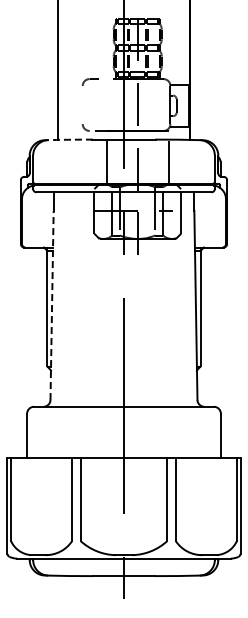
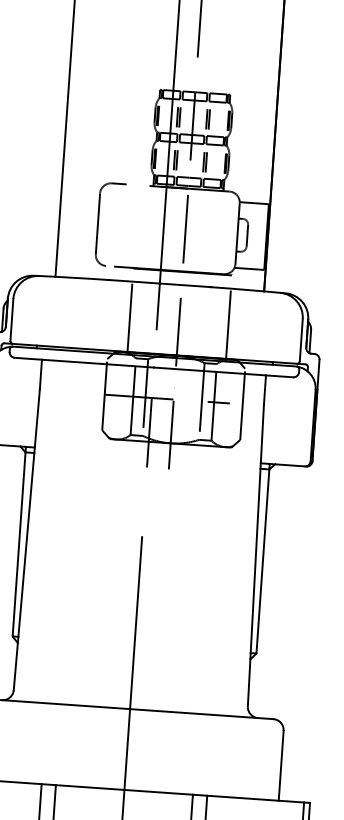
line: (82, 104) -> (97, 223), added
arc: (68, 139) -> (71, 277), dashed -> solid
line: (52, 305) -> (27, 539), dashed -> solid

